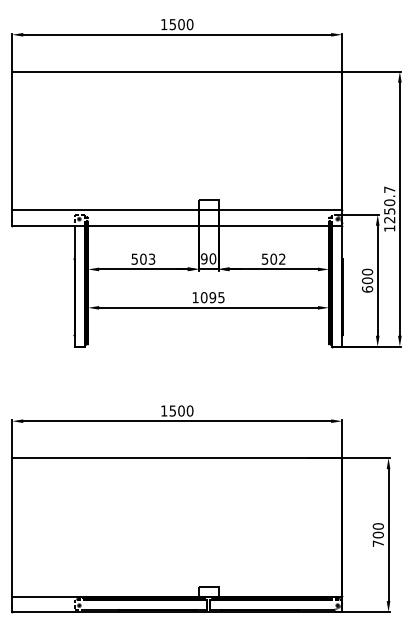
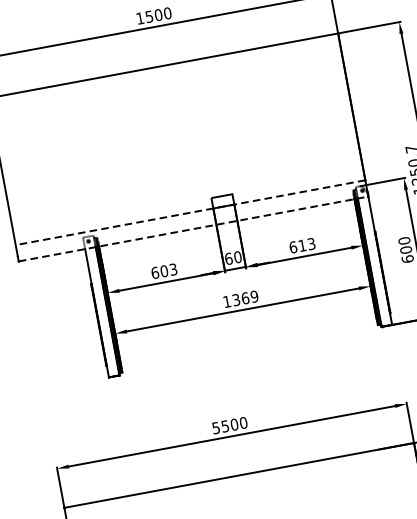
line: (177, 210) -> (190, 212), solid -> dashed
line: (177, 225) -> (193, 228), solid -> dashed
text: (134, 258) -> (154, 272), 503 -> 603
text: (204, 258) -> (228, 258), 90 -> 60
text: (273, 258) -> (302, 244), 502 -> 613
text: (212, 297) -> (245, 298), 1095 -> 1369
text: (164, 410) -> (216, 427), 1500 -> 5500

